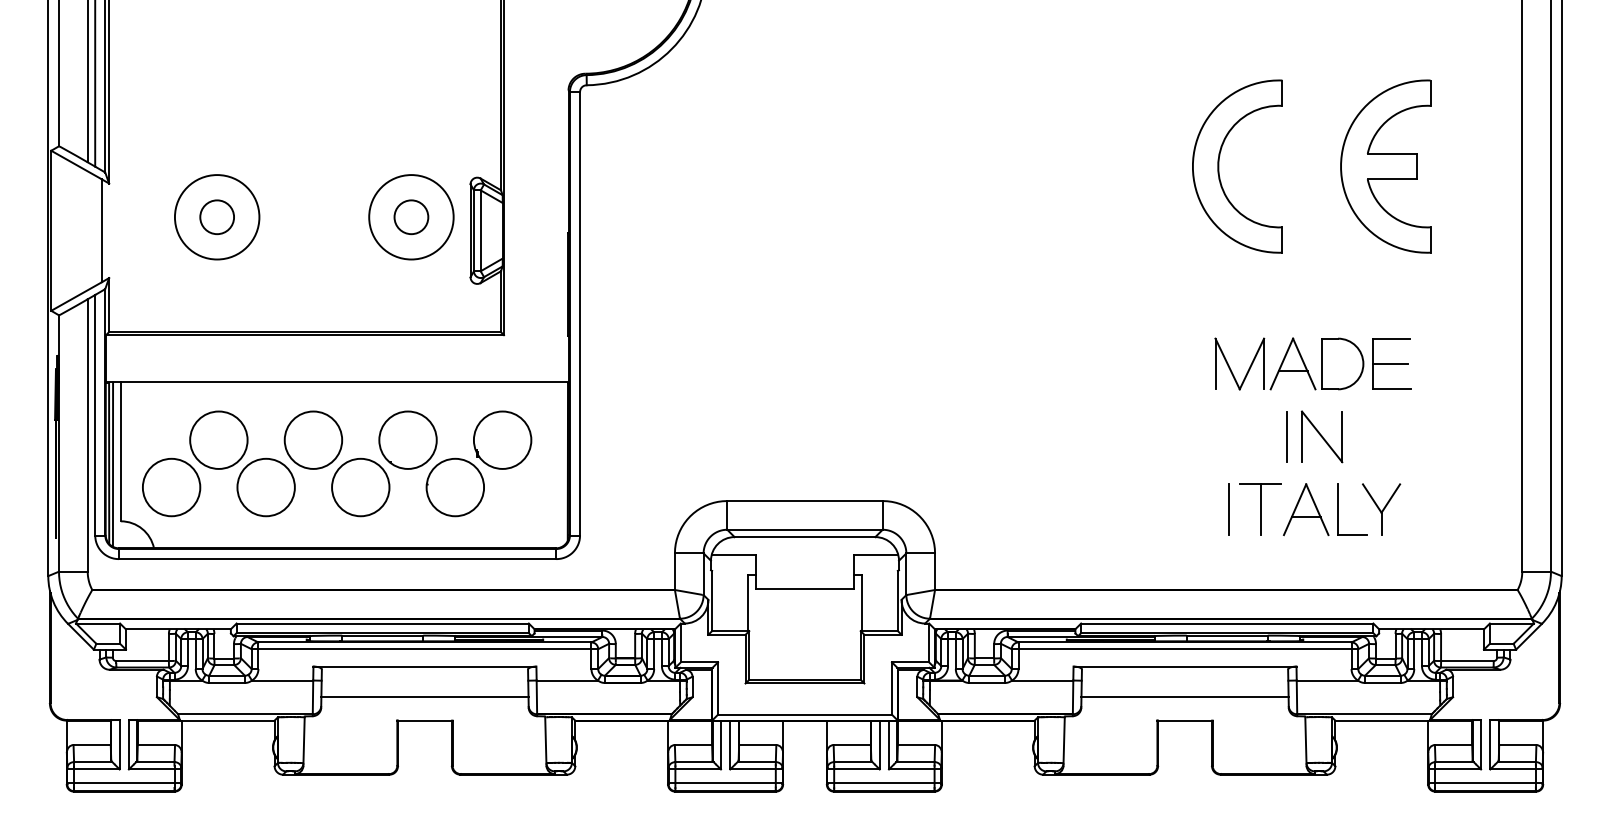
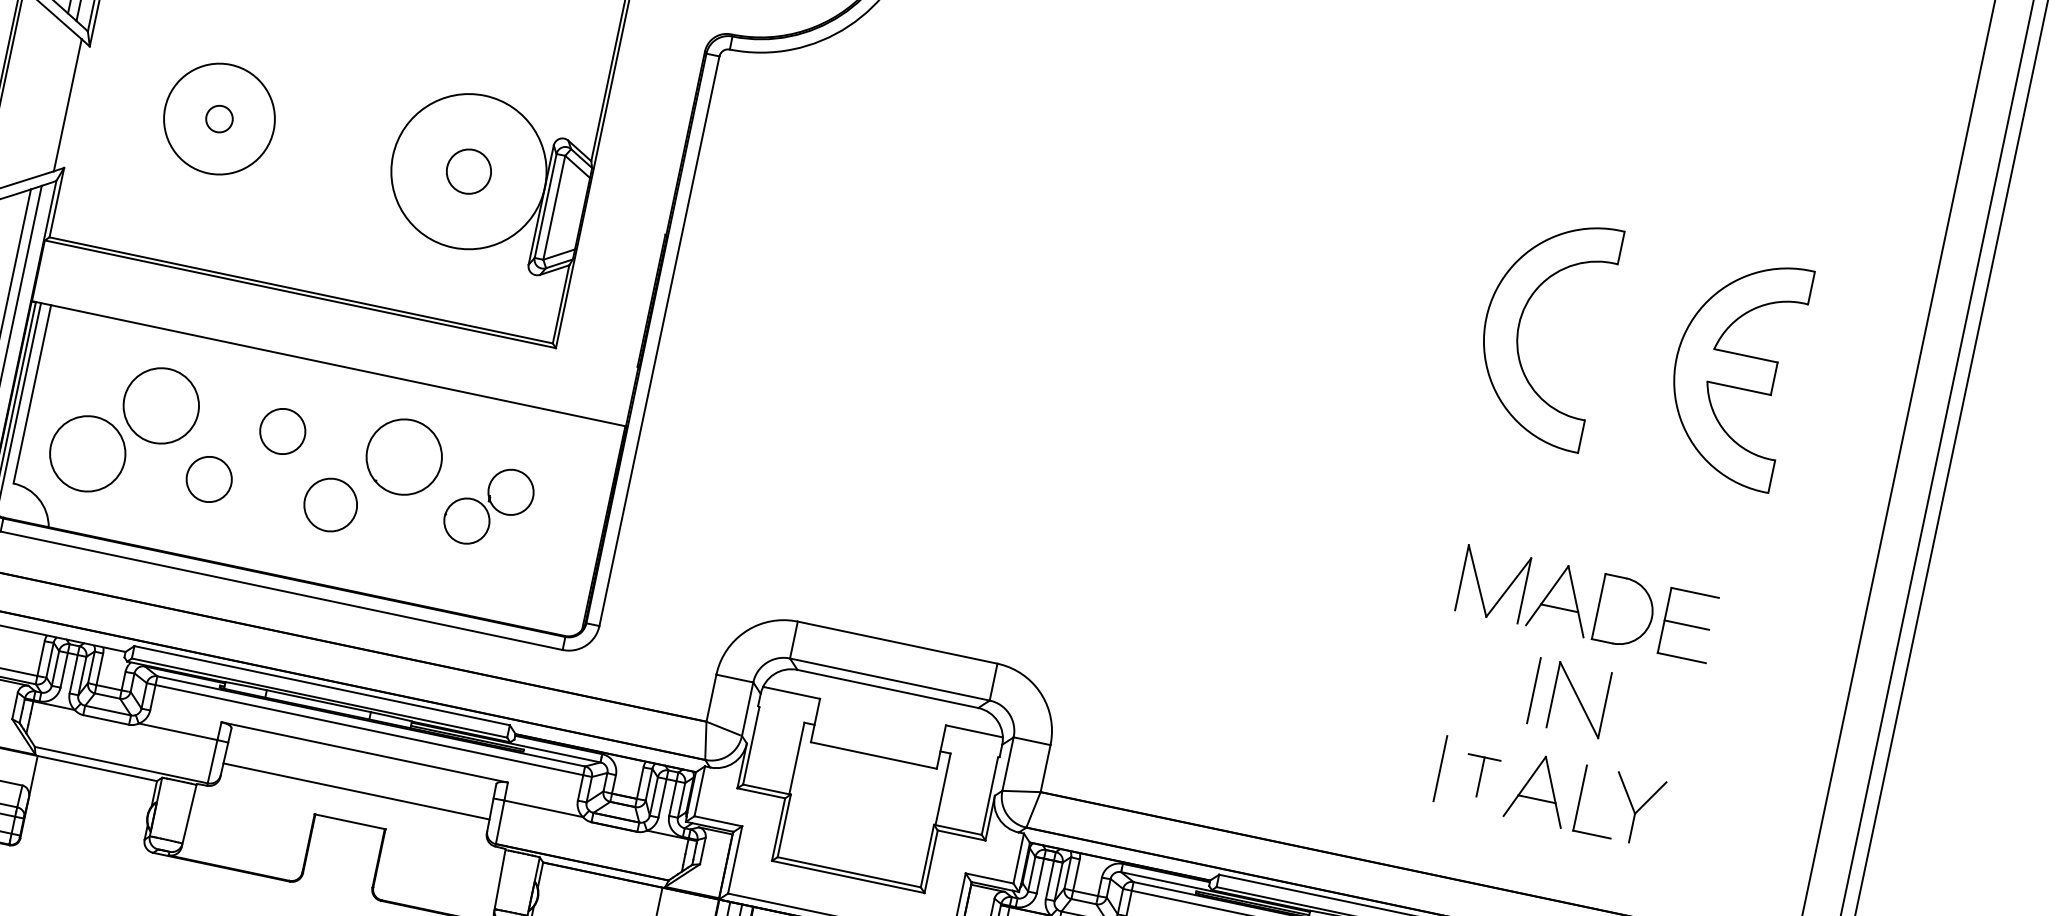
circle: (217, 217) -> (219, 119), size x0.6
circle: (411, 217) -> (468, 171), size x1.4
circle: (313, 439) -> (283, 430), size x0.6
part: (478, 463) -> (488, 506), size x0.6
circle: (265, 487) -> (208, 479), size x0.6
circle: (360, 487) -> (330, 504), size x0.7
part: (1260, 509) -> (1480, 776), size x0.6

